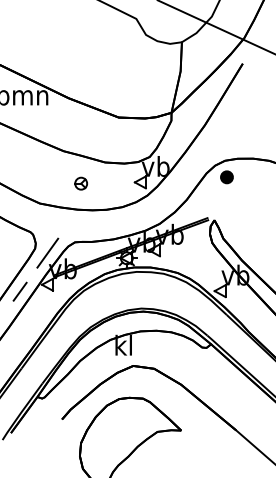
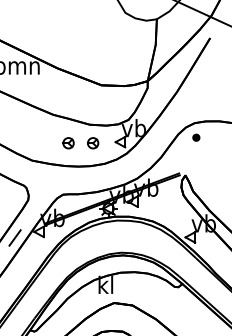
part: (226, 177) -> (195, 137), size x0.6
part: (108, 183) -> (92, 143), added
line: (47, 252) -> (39, 203), removed

